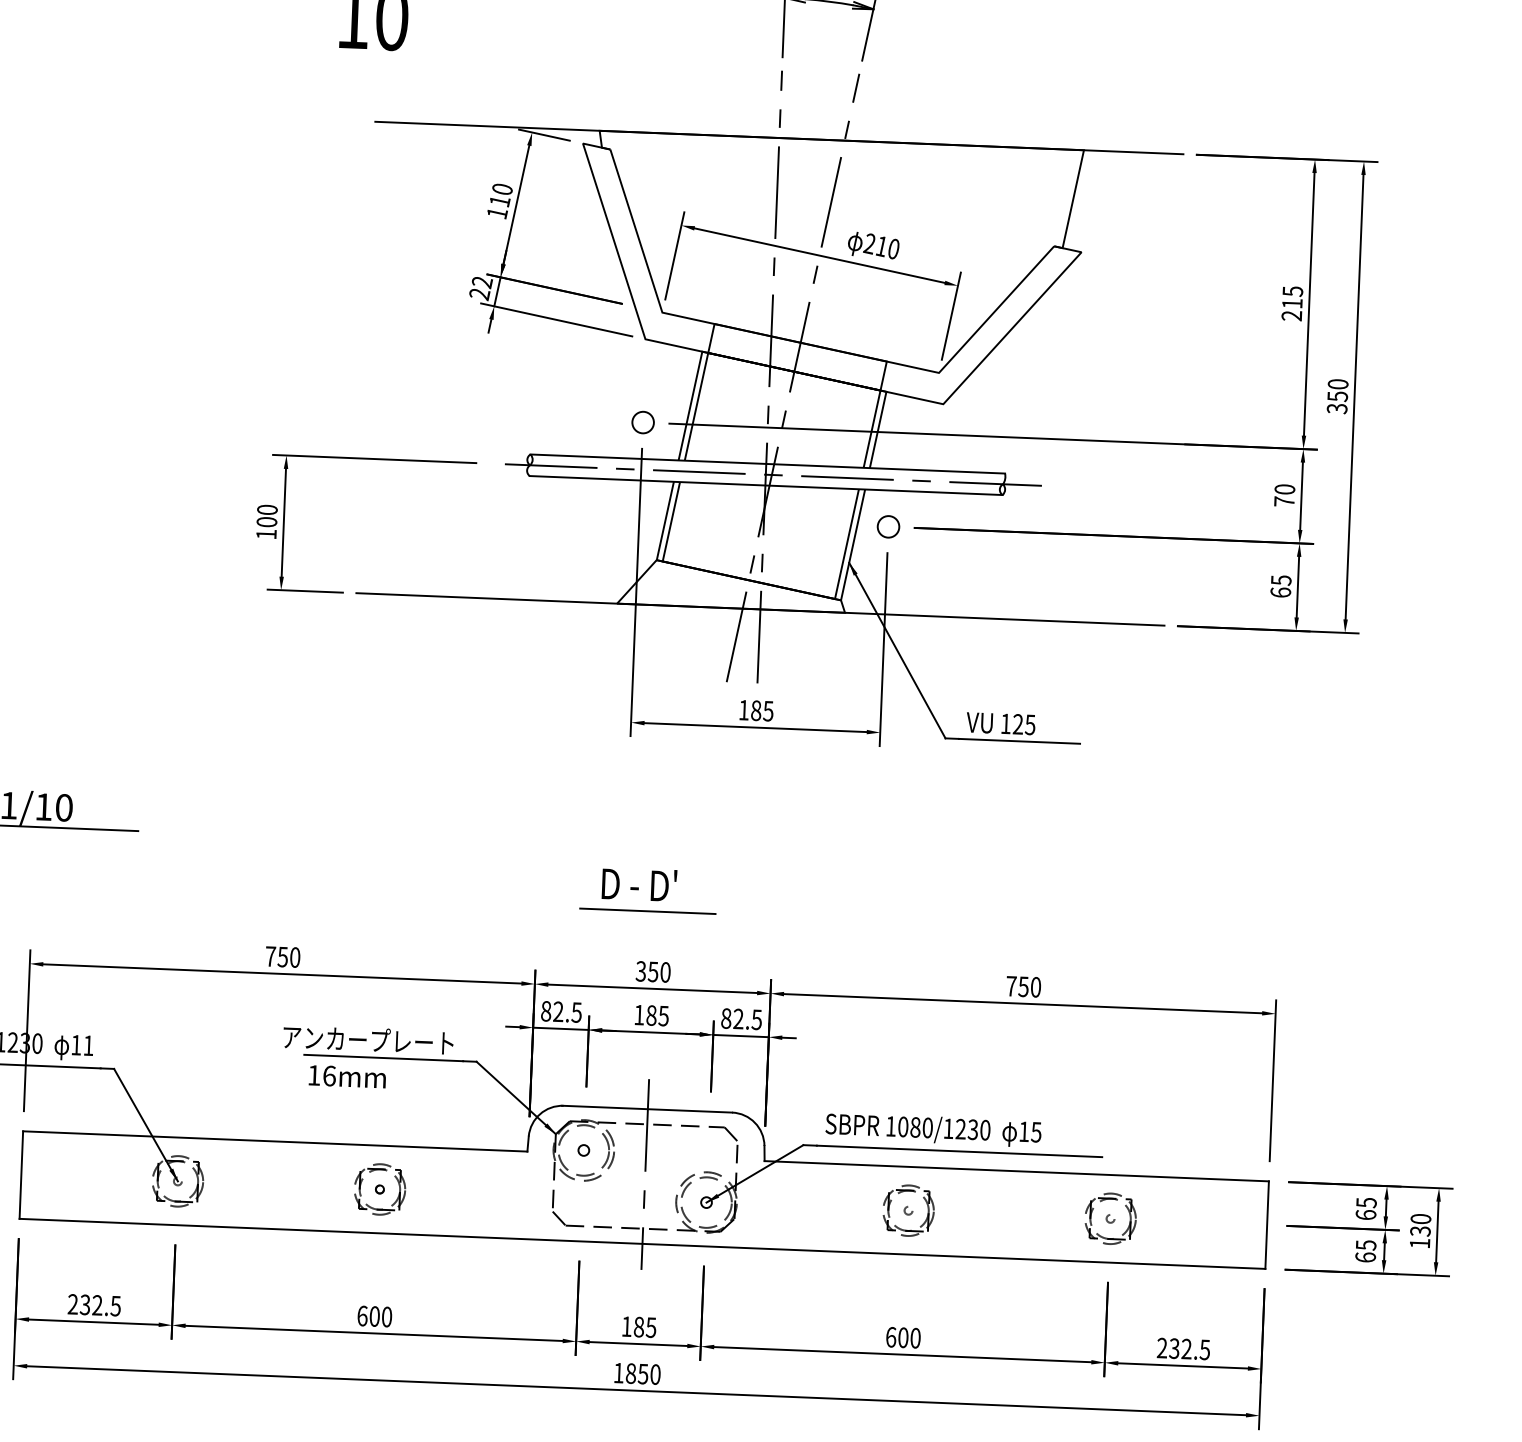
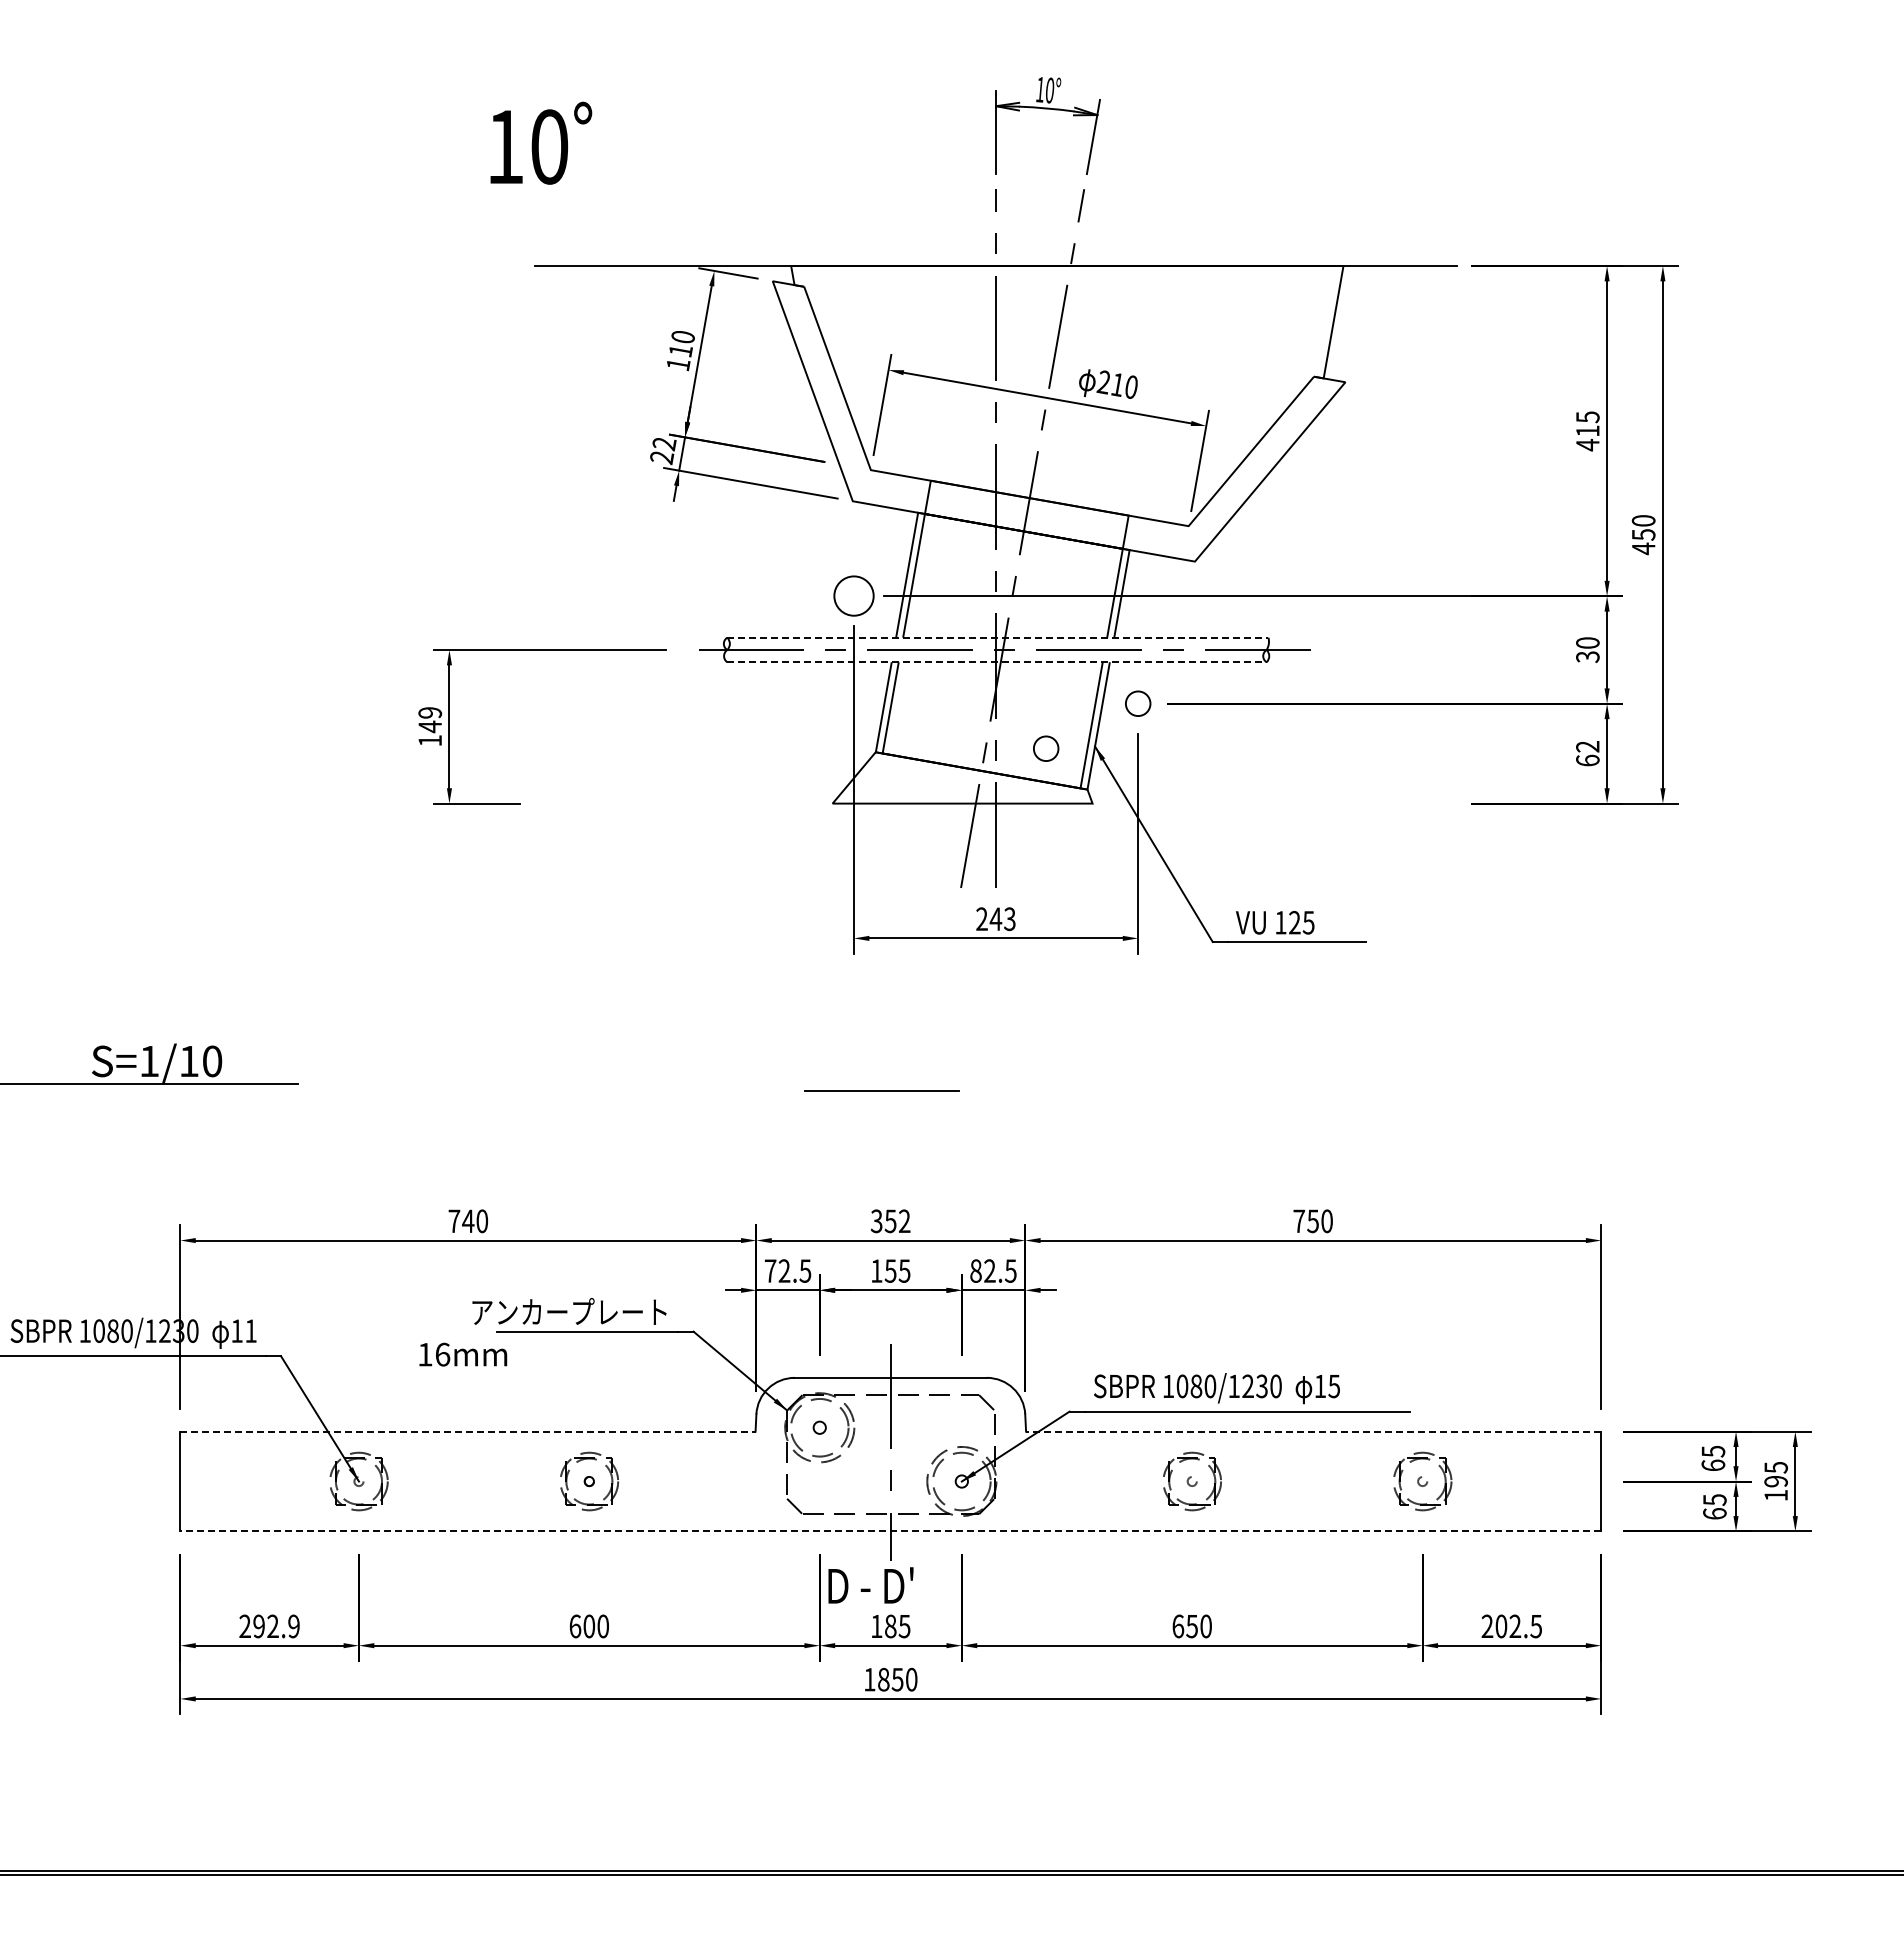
text: (1291, 315) -> (1587, 444), 215 -> 415
text: (1337, 408) -> (1643, 548), 350 -> 450
circle: (642, 422) -> (853, 596), size x1.6
line: (767, 463) -> (997, 637), solid -> dashed
line: (765, 485) -> (996, 662), solid -> dashed
text: (1284, 501) -> (1587, 656), 70 -> 30
text: (267, 516) -> (430, 720), 100 -> 149
circle: (806, 562) -> (1046, 748), added
text: (1280, 580) -> (1587, 746), 65 -> 62
line: (759, 609) -> (995, 803), removed
text: (755, 711) -> (995, 919), 185 -> 243
text: (639, 884) -> (870, 1585), moved
line: (647, 910) -> (881, 1090), moved
text: (283, 957) -> (468, 1221), 750 -> 740
text: (665, 972) -> (904, 1221), 350 -> 352
text: (546, 1010) -> (770, 1270), 82.5 -> 72.5
text: (651, 1015) -> (890, 1270), 185 -> 155
text: (347, 1076) -> (463, 1354), moved
line: (274, 1141) -> (467, 1431), solid -> dashed
line: (1016, 1171) -> (1313, 1431), solid -> dashed
text: (1420, 1225) -> (1775, 1474), 130 -> 195
line: (642, 1243) -> (890, 1531), solid -> dashed
text: (100, 1305) -> (276, 1626), 232.5 -> 292.9
text: (902, 1337) -> (1191, 1626), 600 -> 650
text: (1174, 1348) -> (1501, 1626), 232.5 -> 202.5

